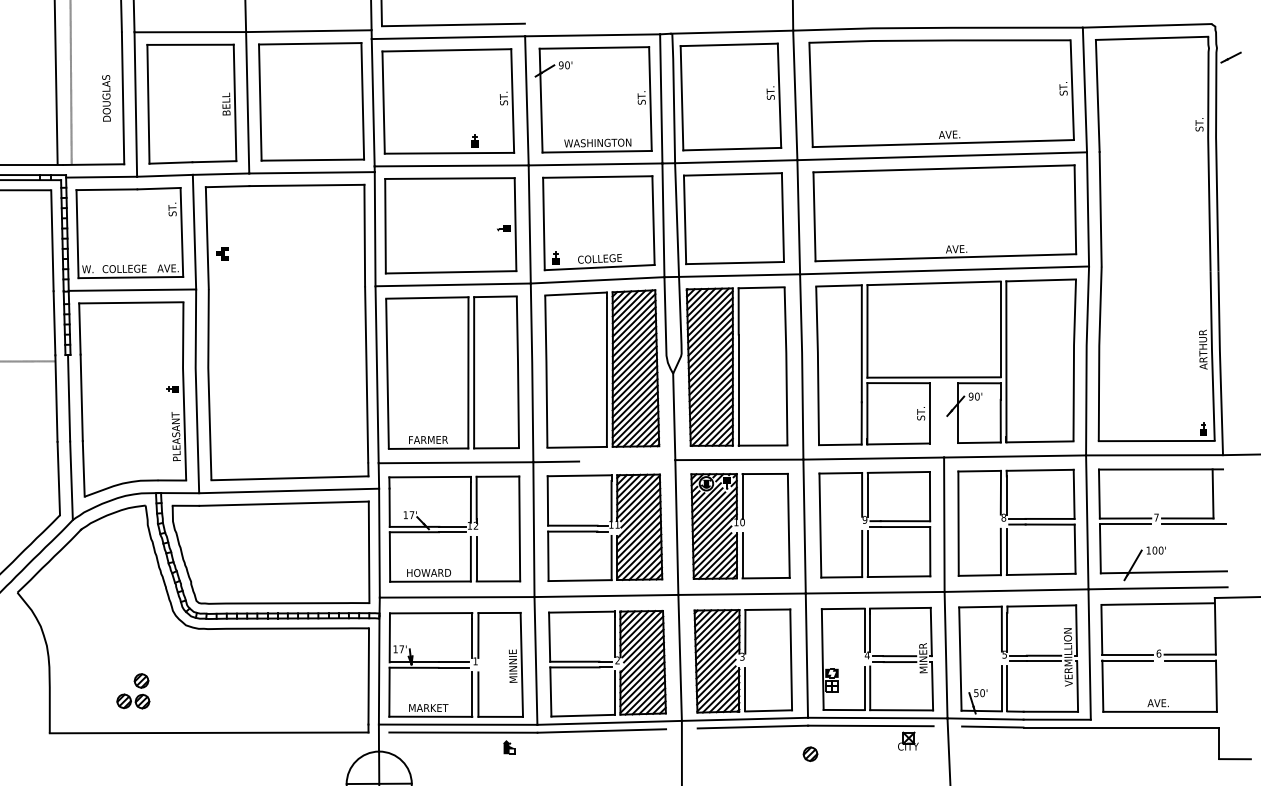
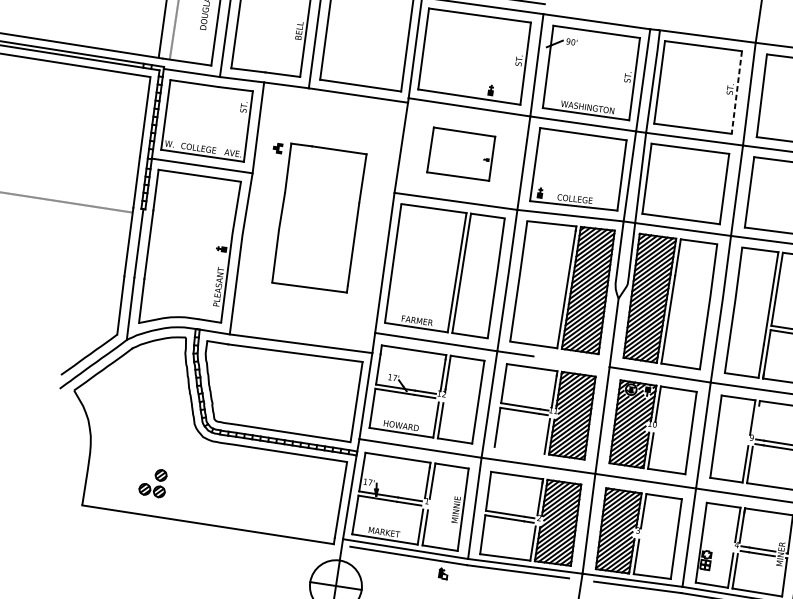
line: (779, 96) -> (736, 93), solid -> dashed
part: (450, 225) -> (461, 154), size x0.6
part: (286, 332) -> (318, 218), size x0.6
line: (867, 497) -> (756, 420), removed
line: (579, 580) -> (519, 450), removed

